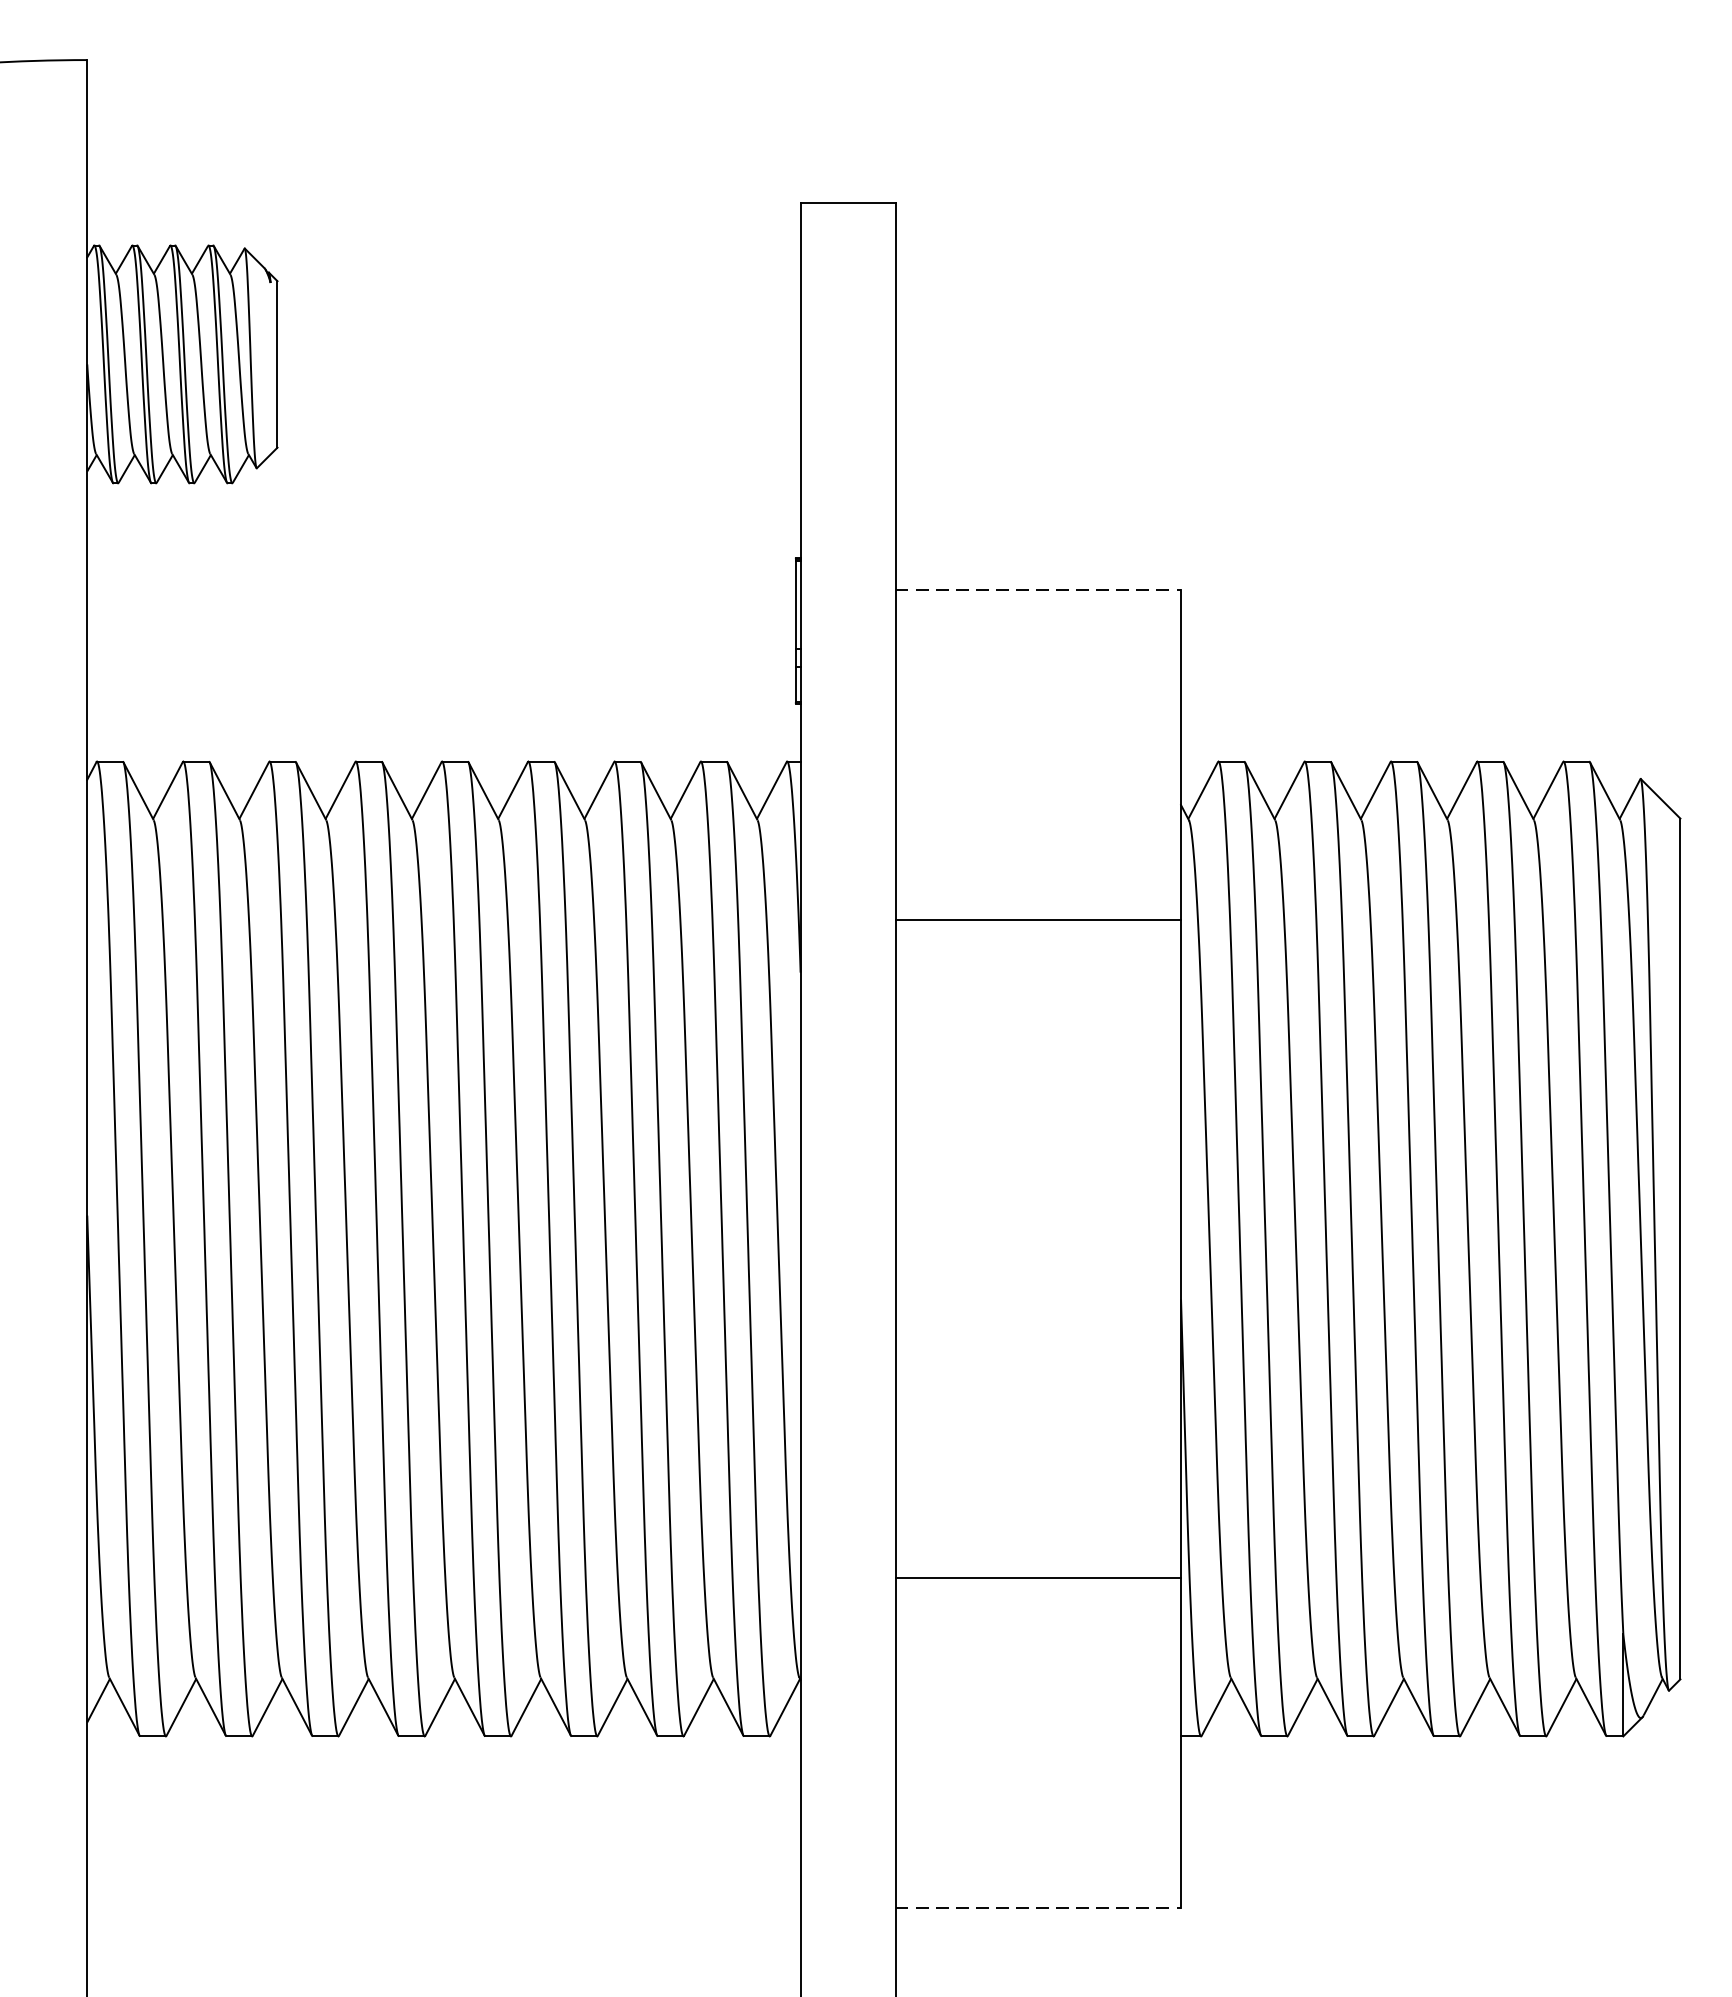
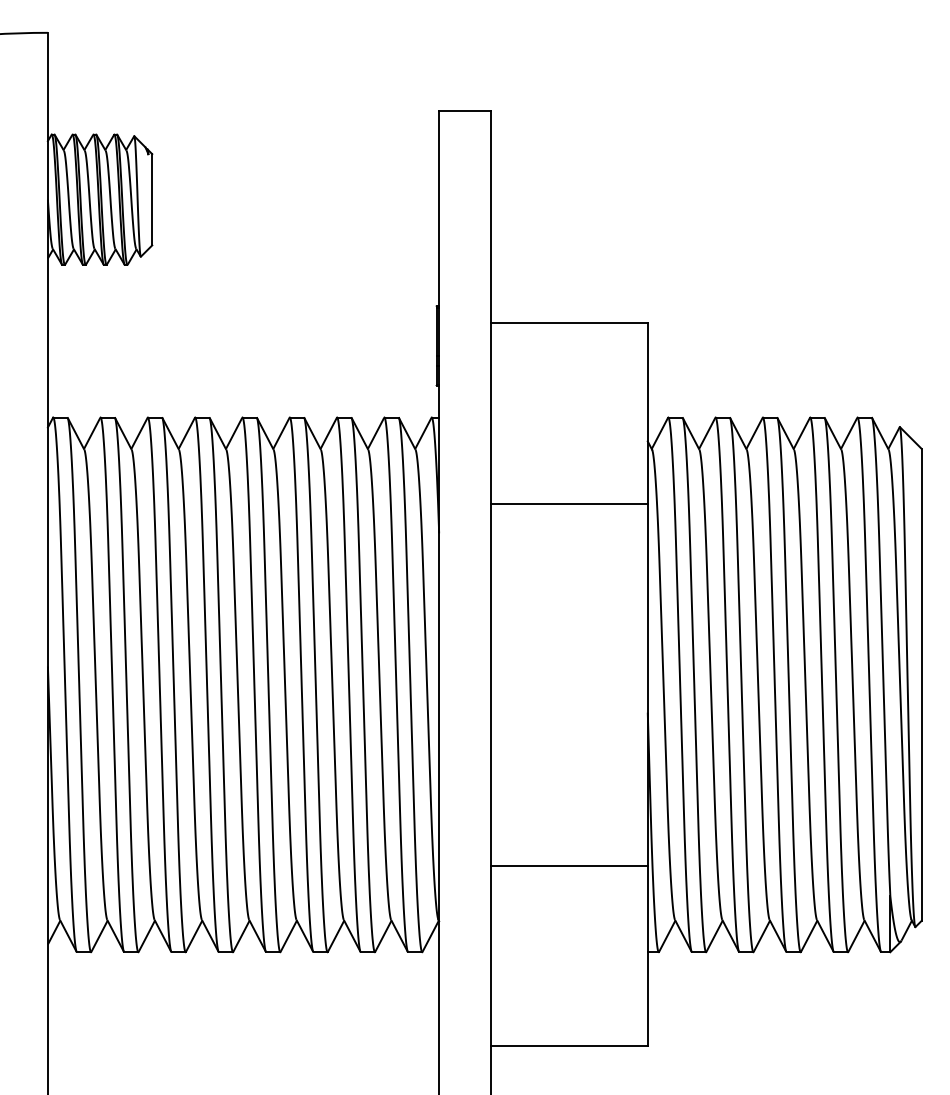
line: (1040, 590) -> (570, 323), dashed -> solid
line: (1040, 1908) -> (570, 1046), dashed -> solid

